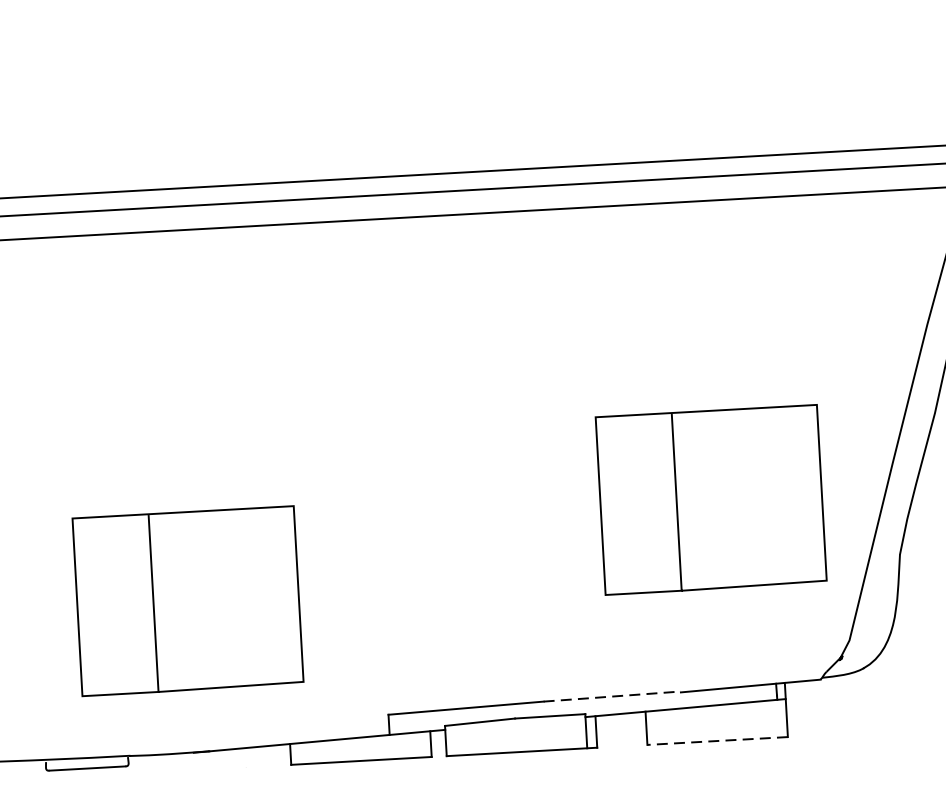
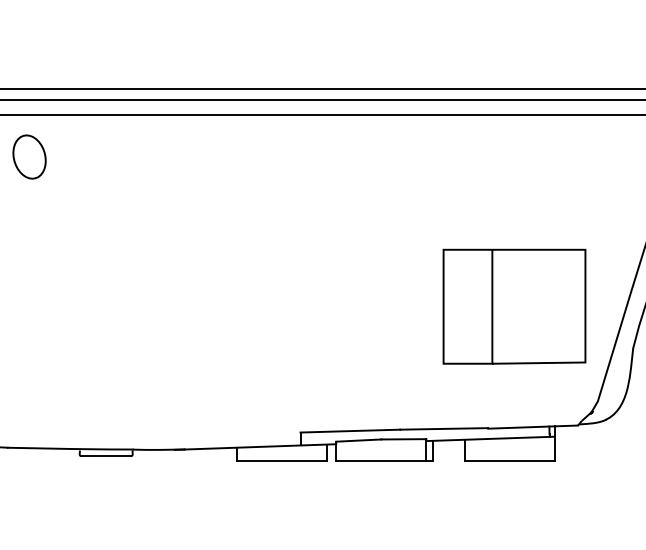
curve: (155, 602) -> (155, 352), removed
line: (612, 695) -> (444, 428), dashed -> solid
line: (716, 741) -> (509, 461), dashed -> solid

